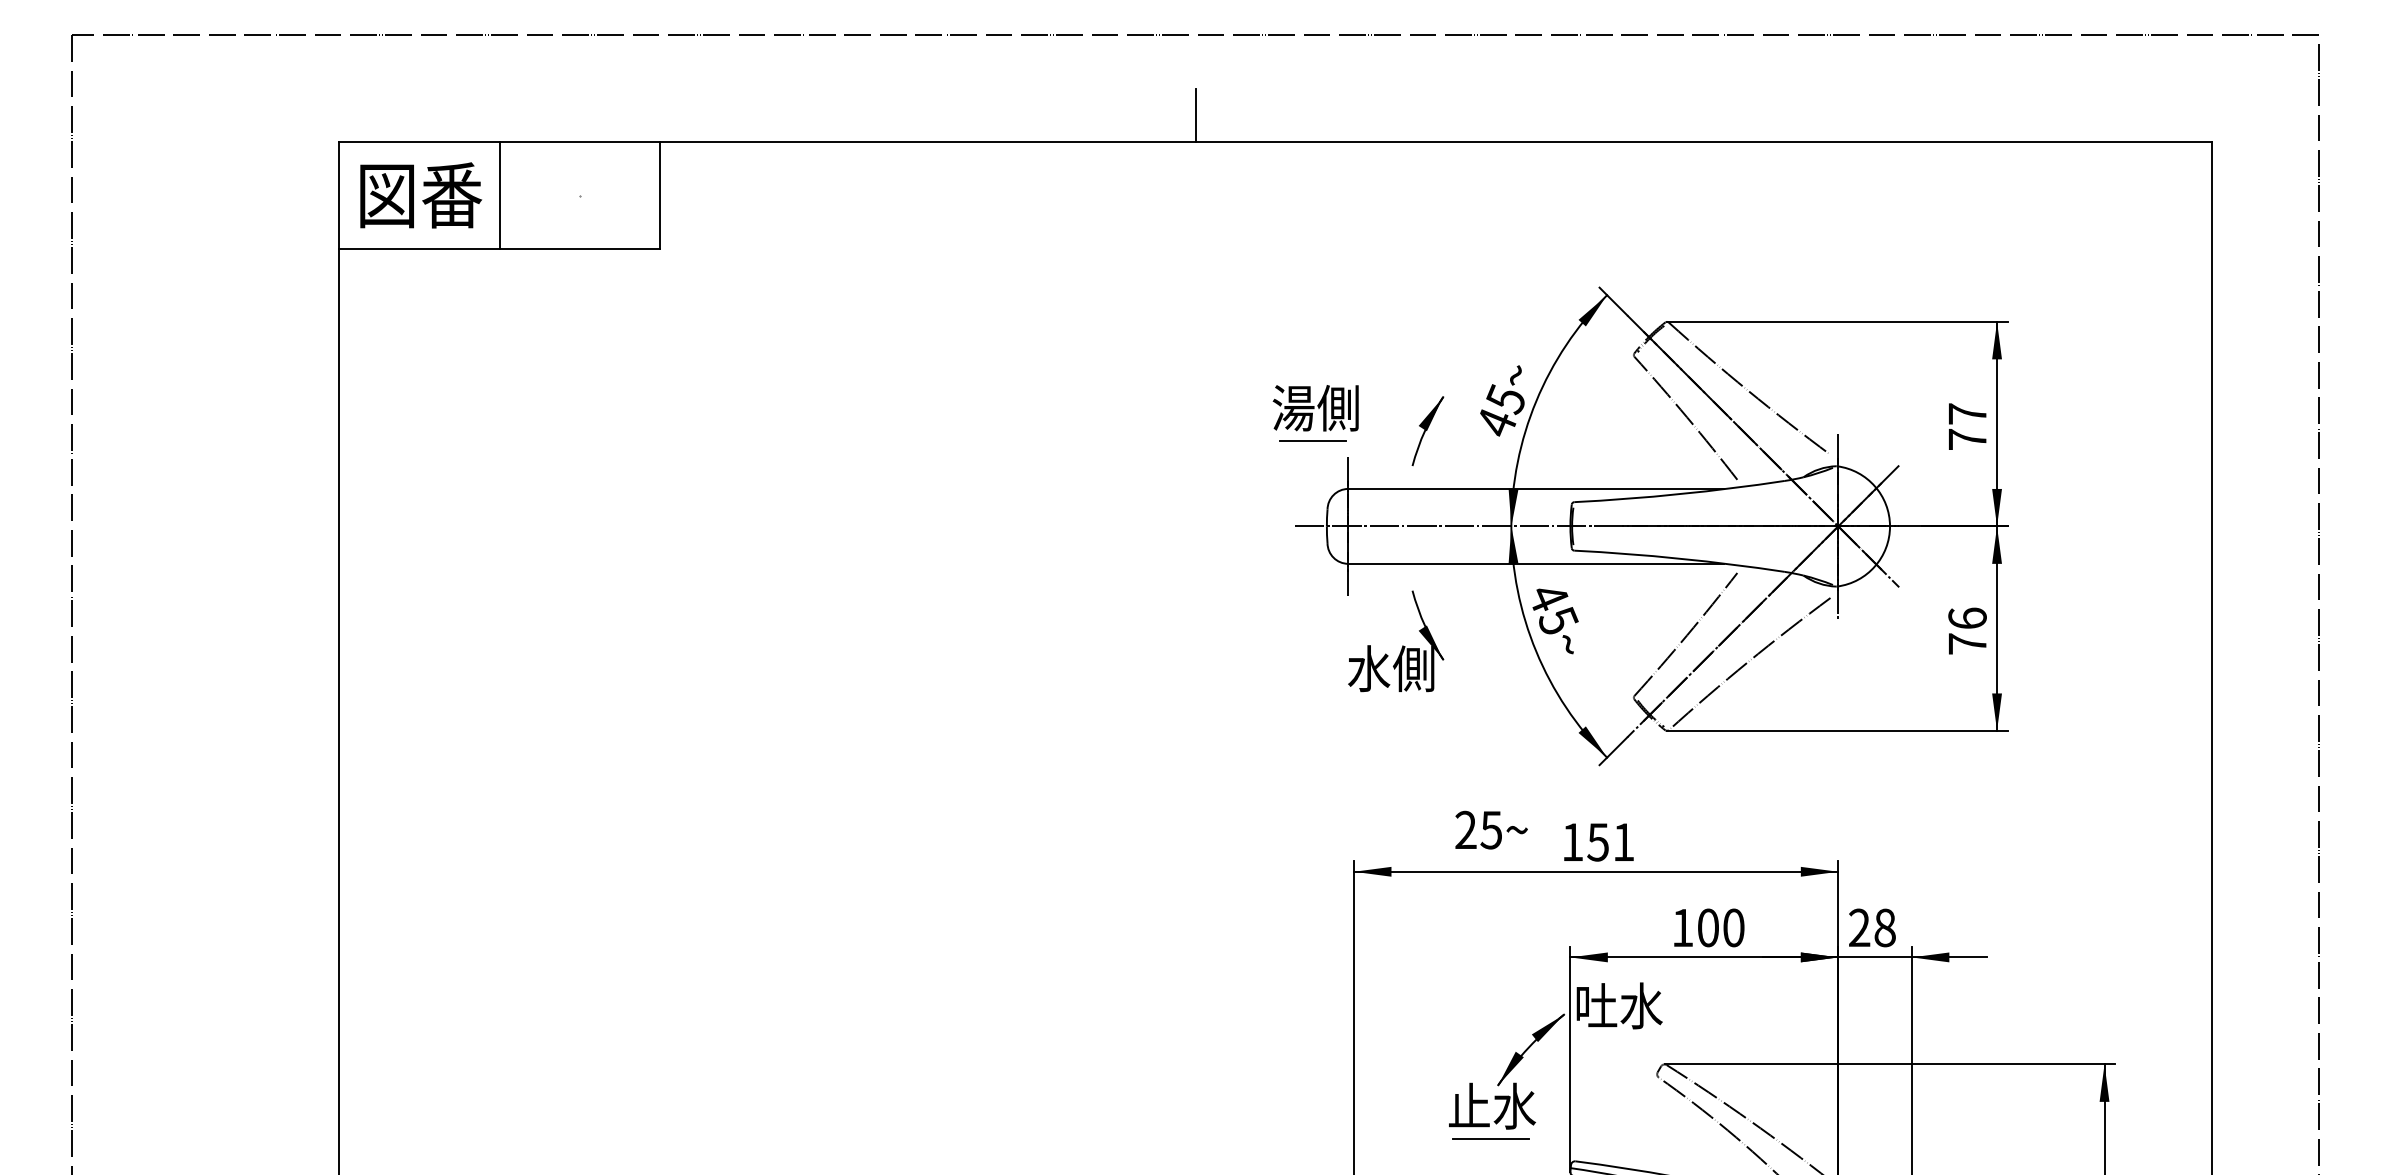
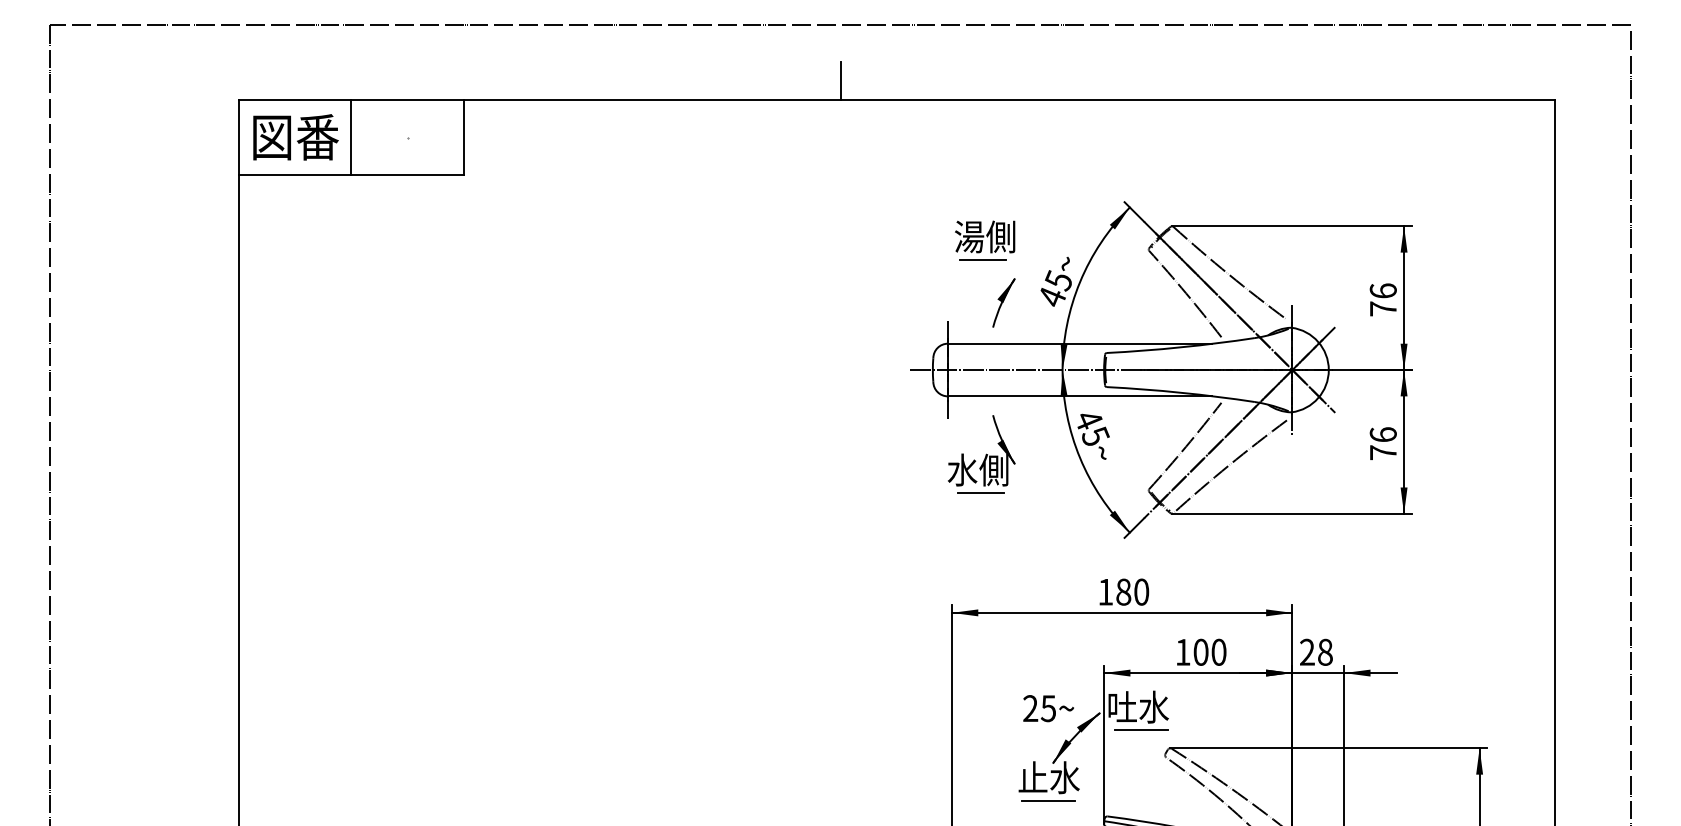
part: (1316, 413) -> (985, 240), moved
text: (1966, 413) -> (1382, 290), 77 -> 76
line: (1394, 701) -> (980, 493), added
text: (1491, 830) -> (1048, 708), moved
text: (1610, 841) -> (1132, 591), 151 -> 180
line: (1622, 1039) -> (1140, 730), added

